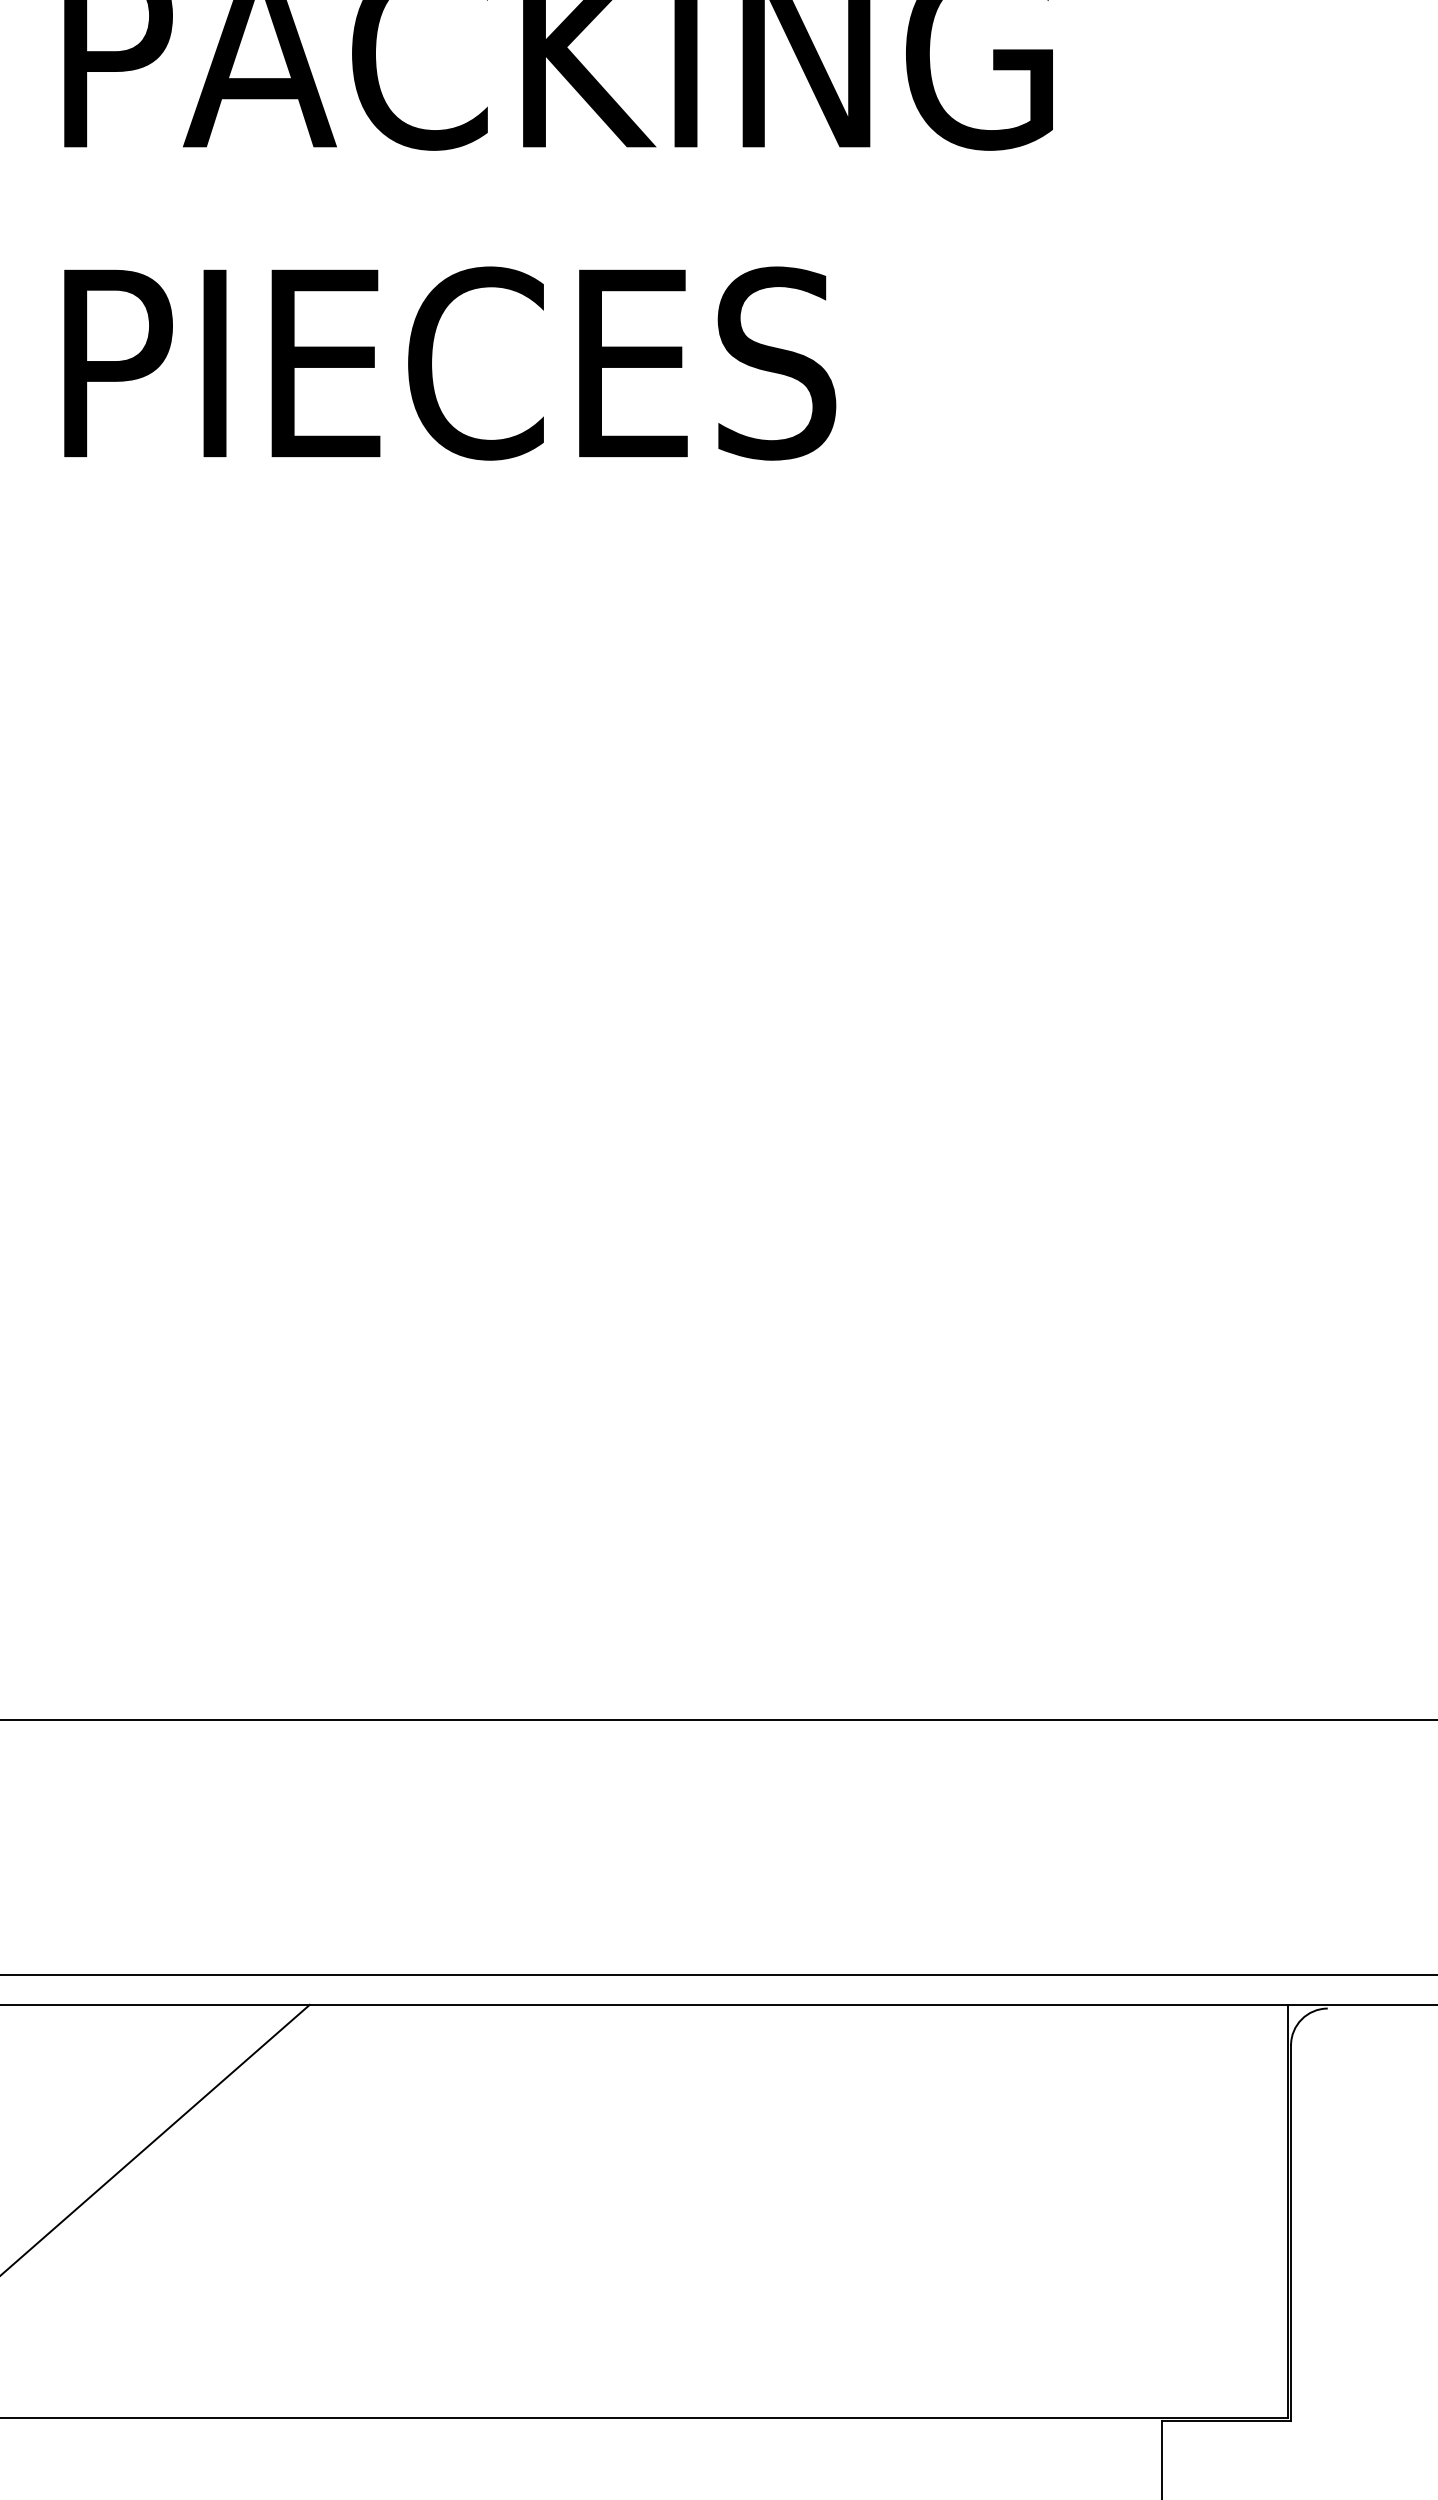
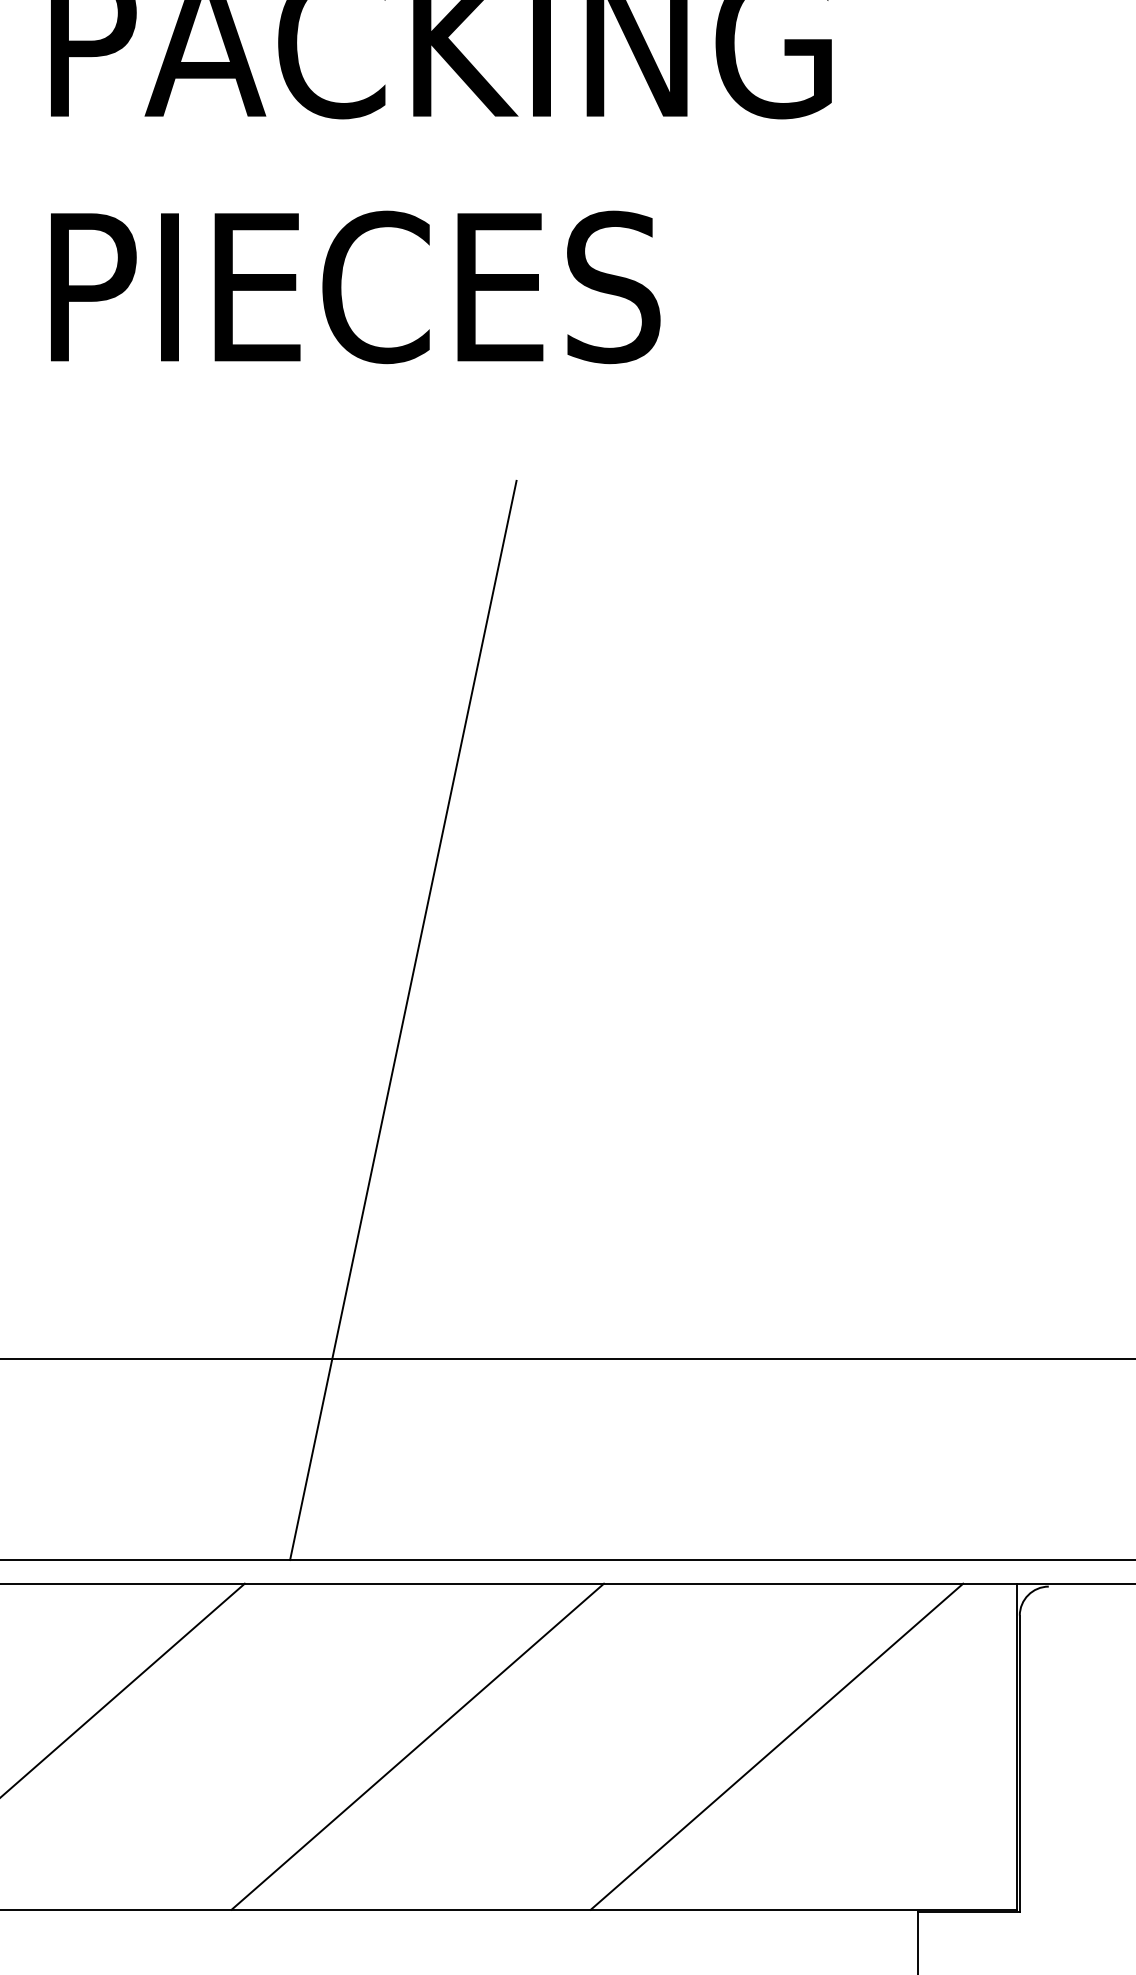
line: (510, 1291) -> (403, 1020), added
line: (528, 2210) -> (417, 1746), added
line: (983, 2210) -> (776, 1746), added

